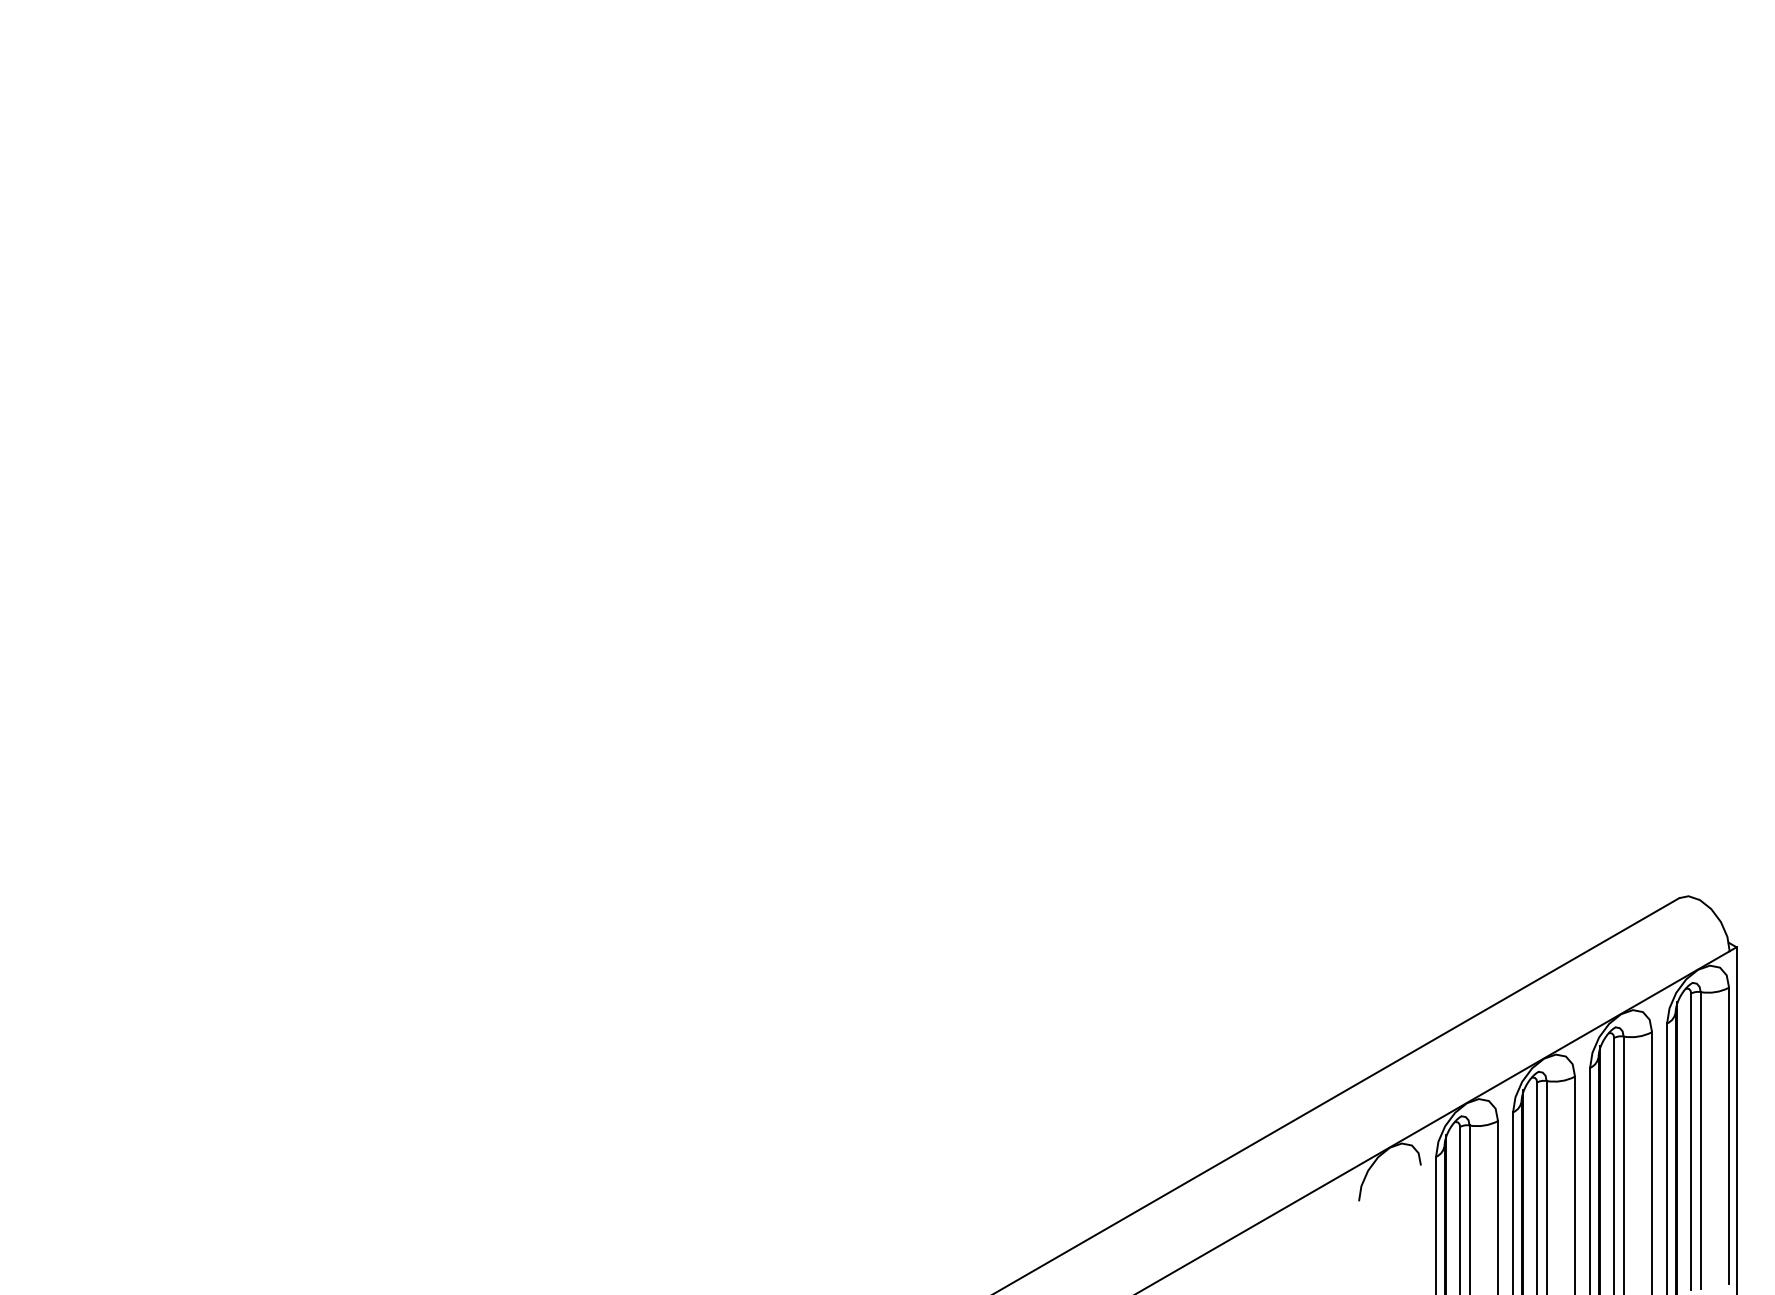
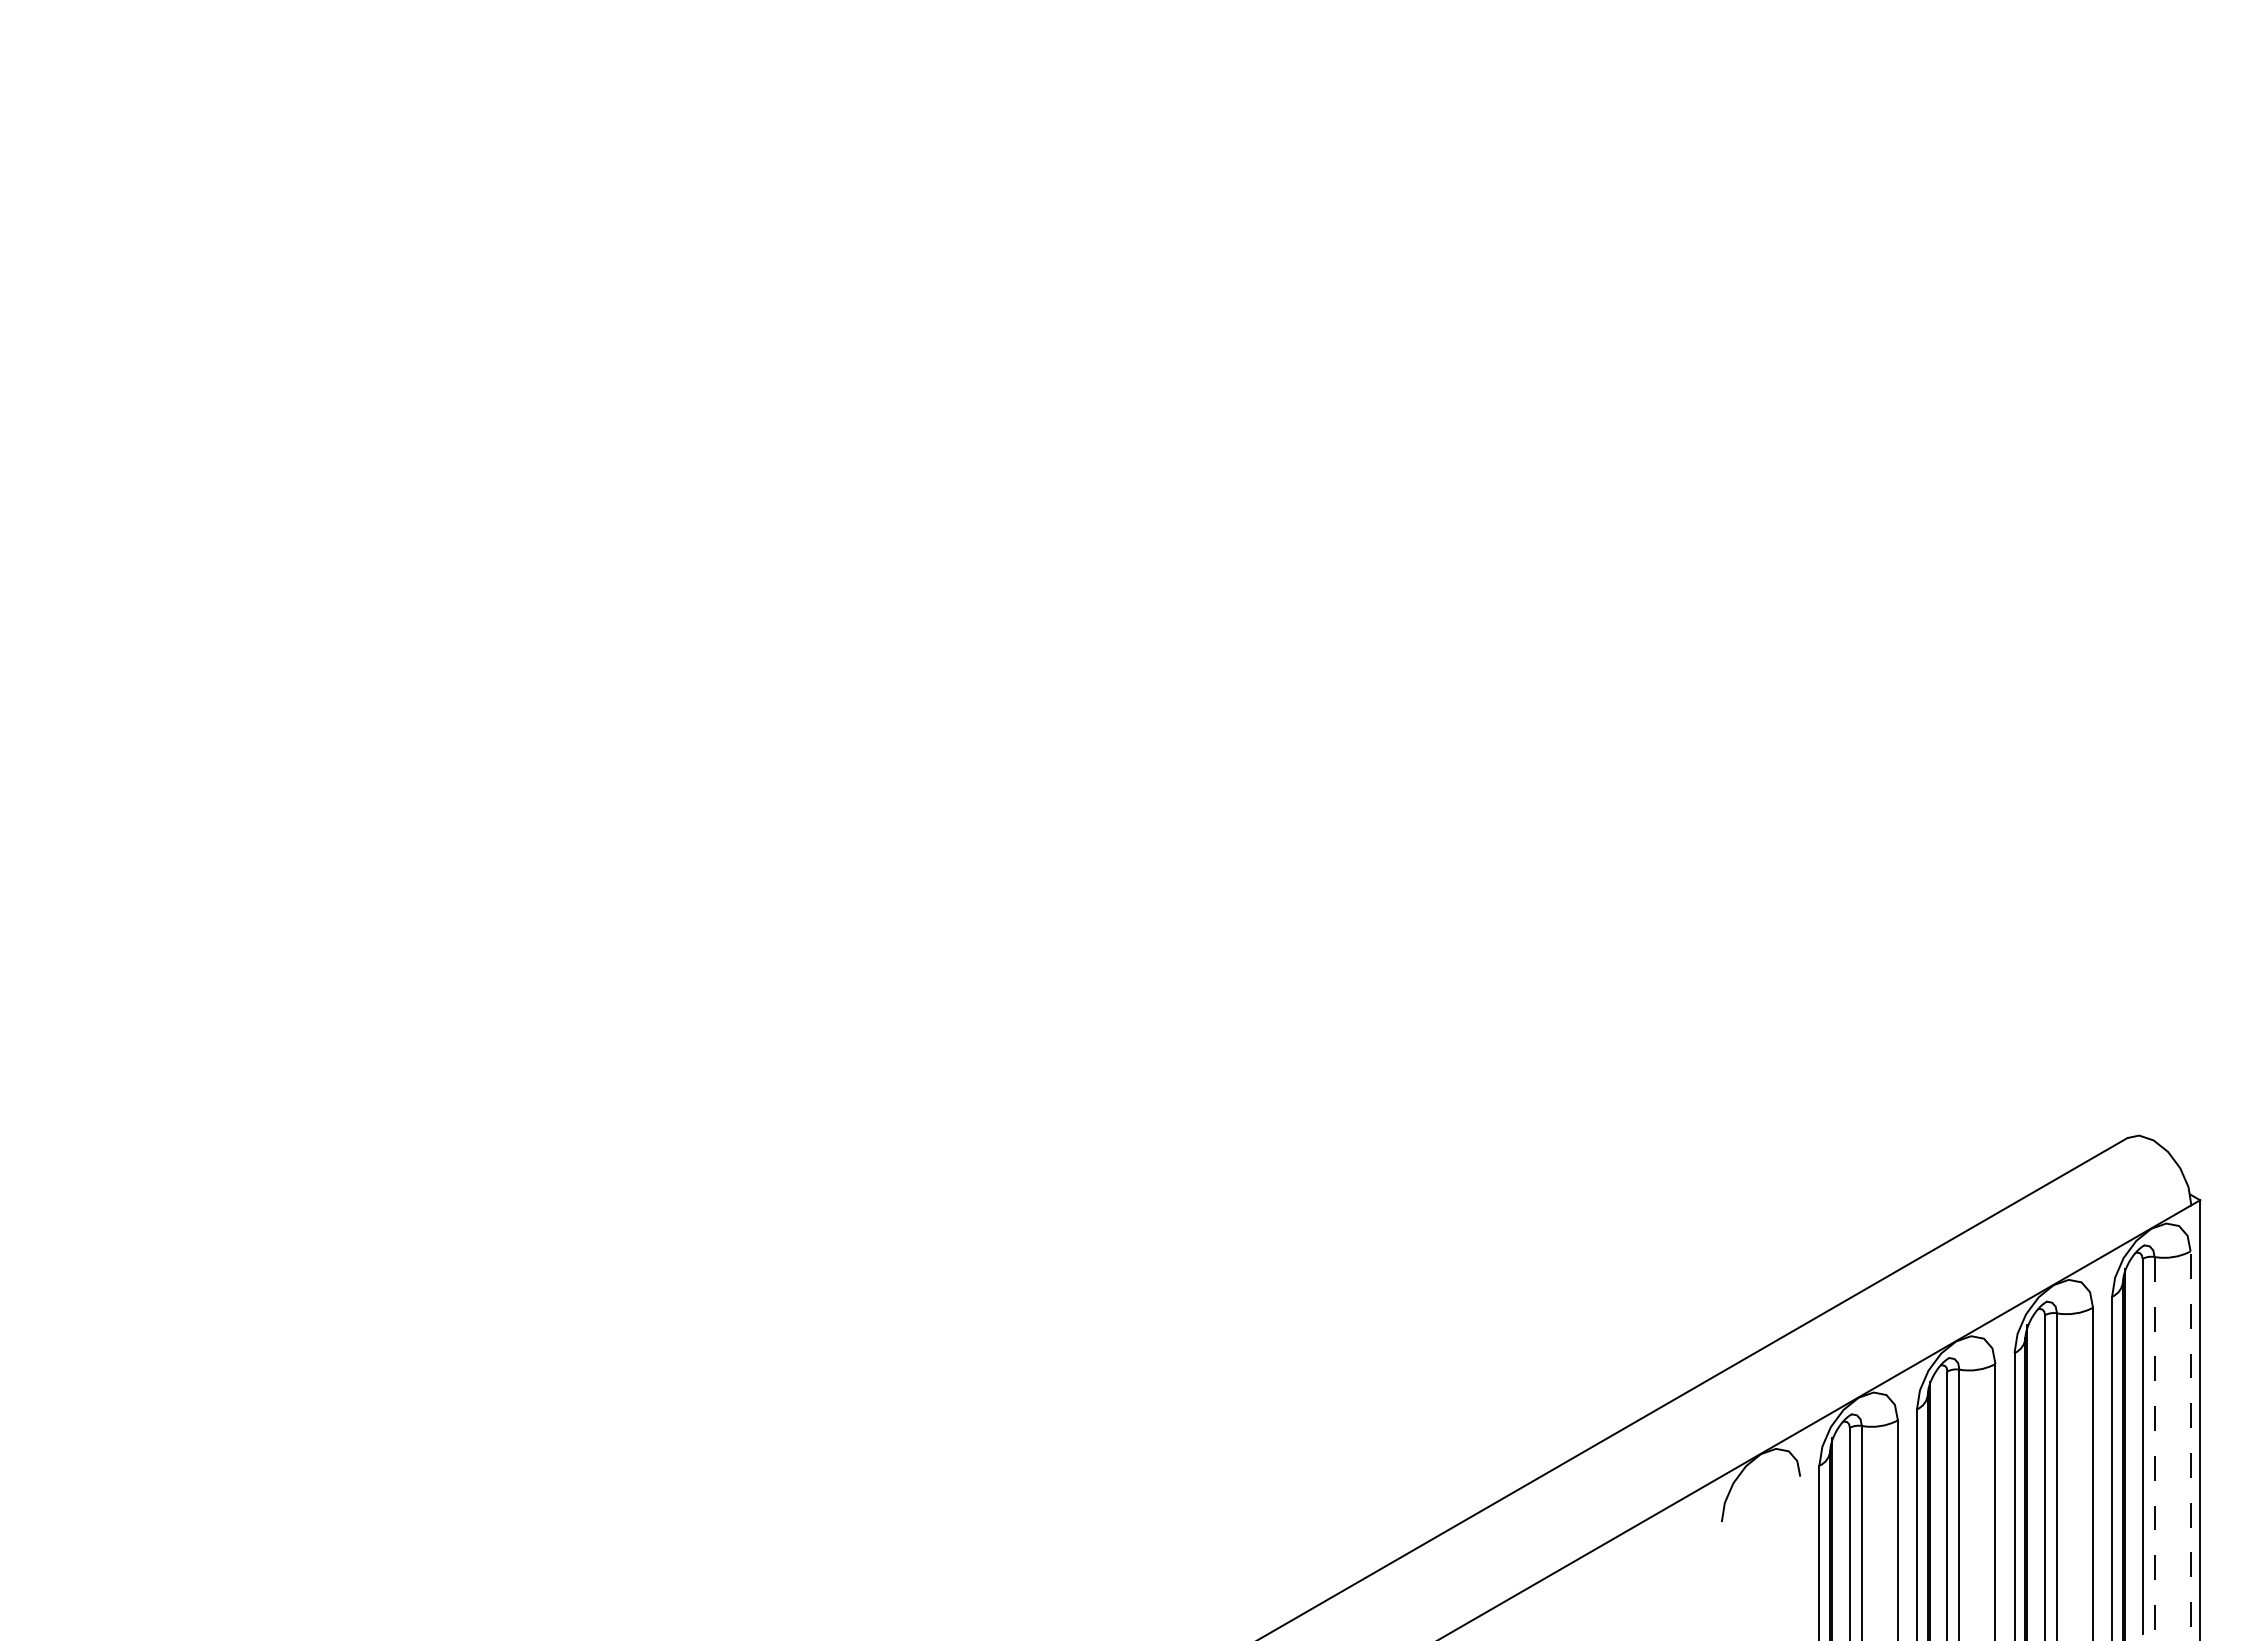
line: (1729, 1136) -> (2190, 1439), solid -> dashed
line: (1700, 1140) -> (2154, 1444), solid -> dashed

